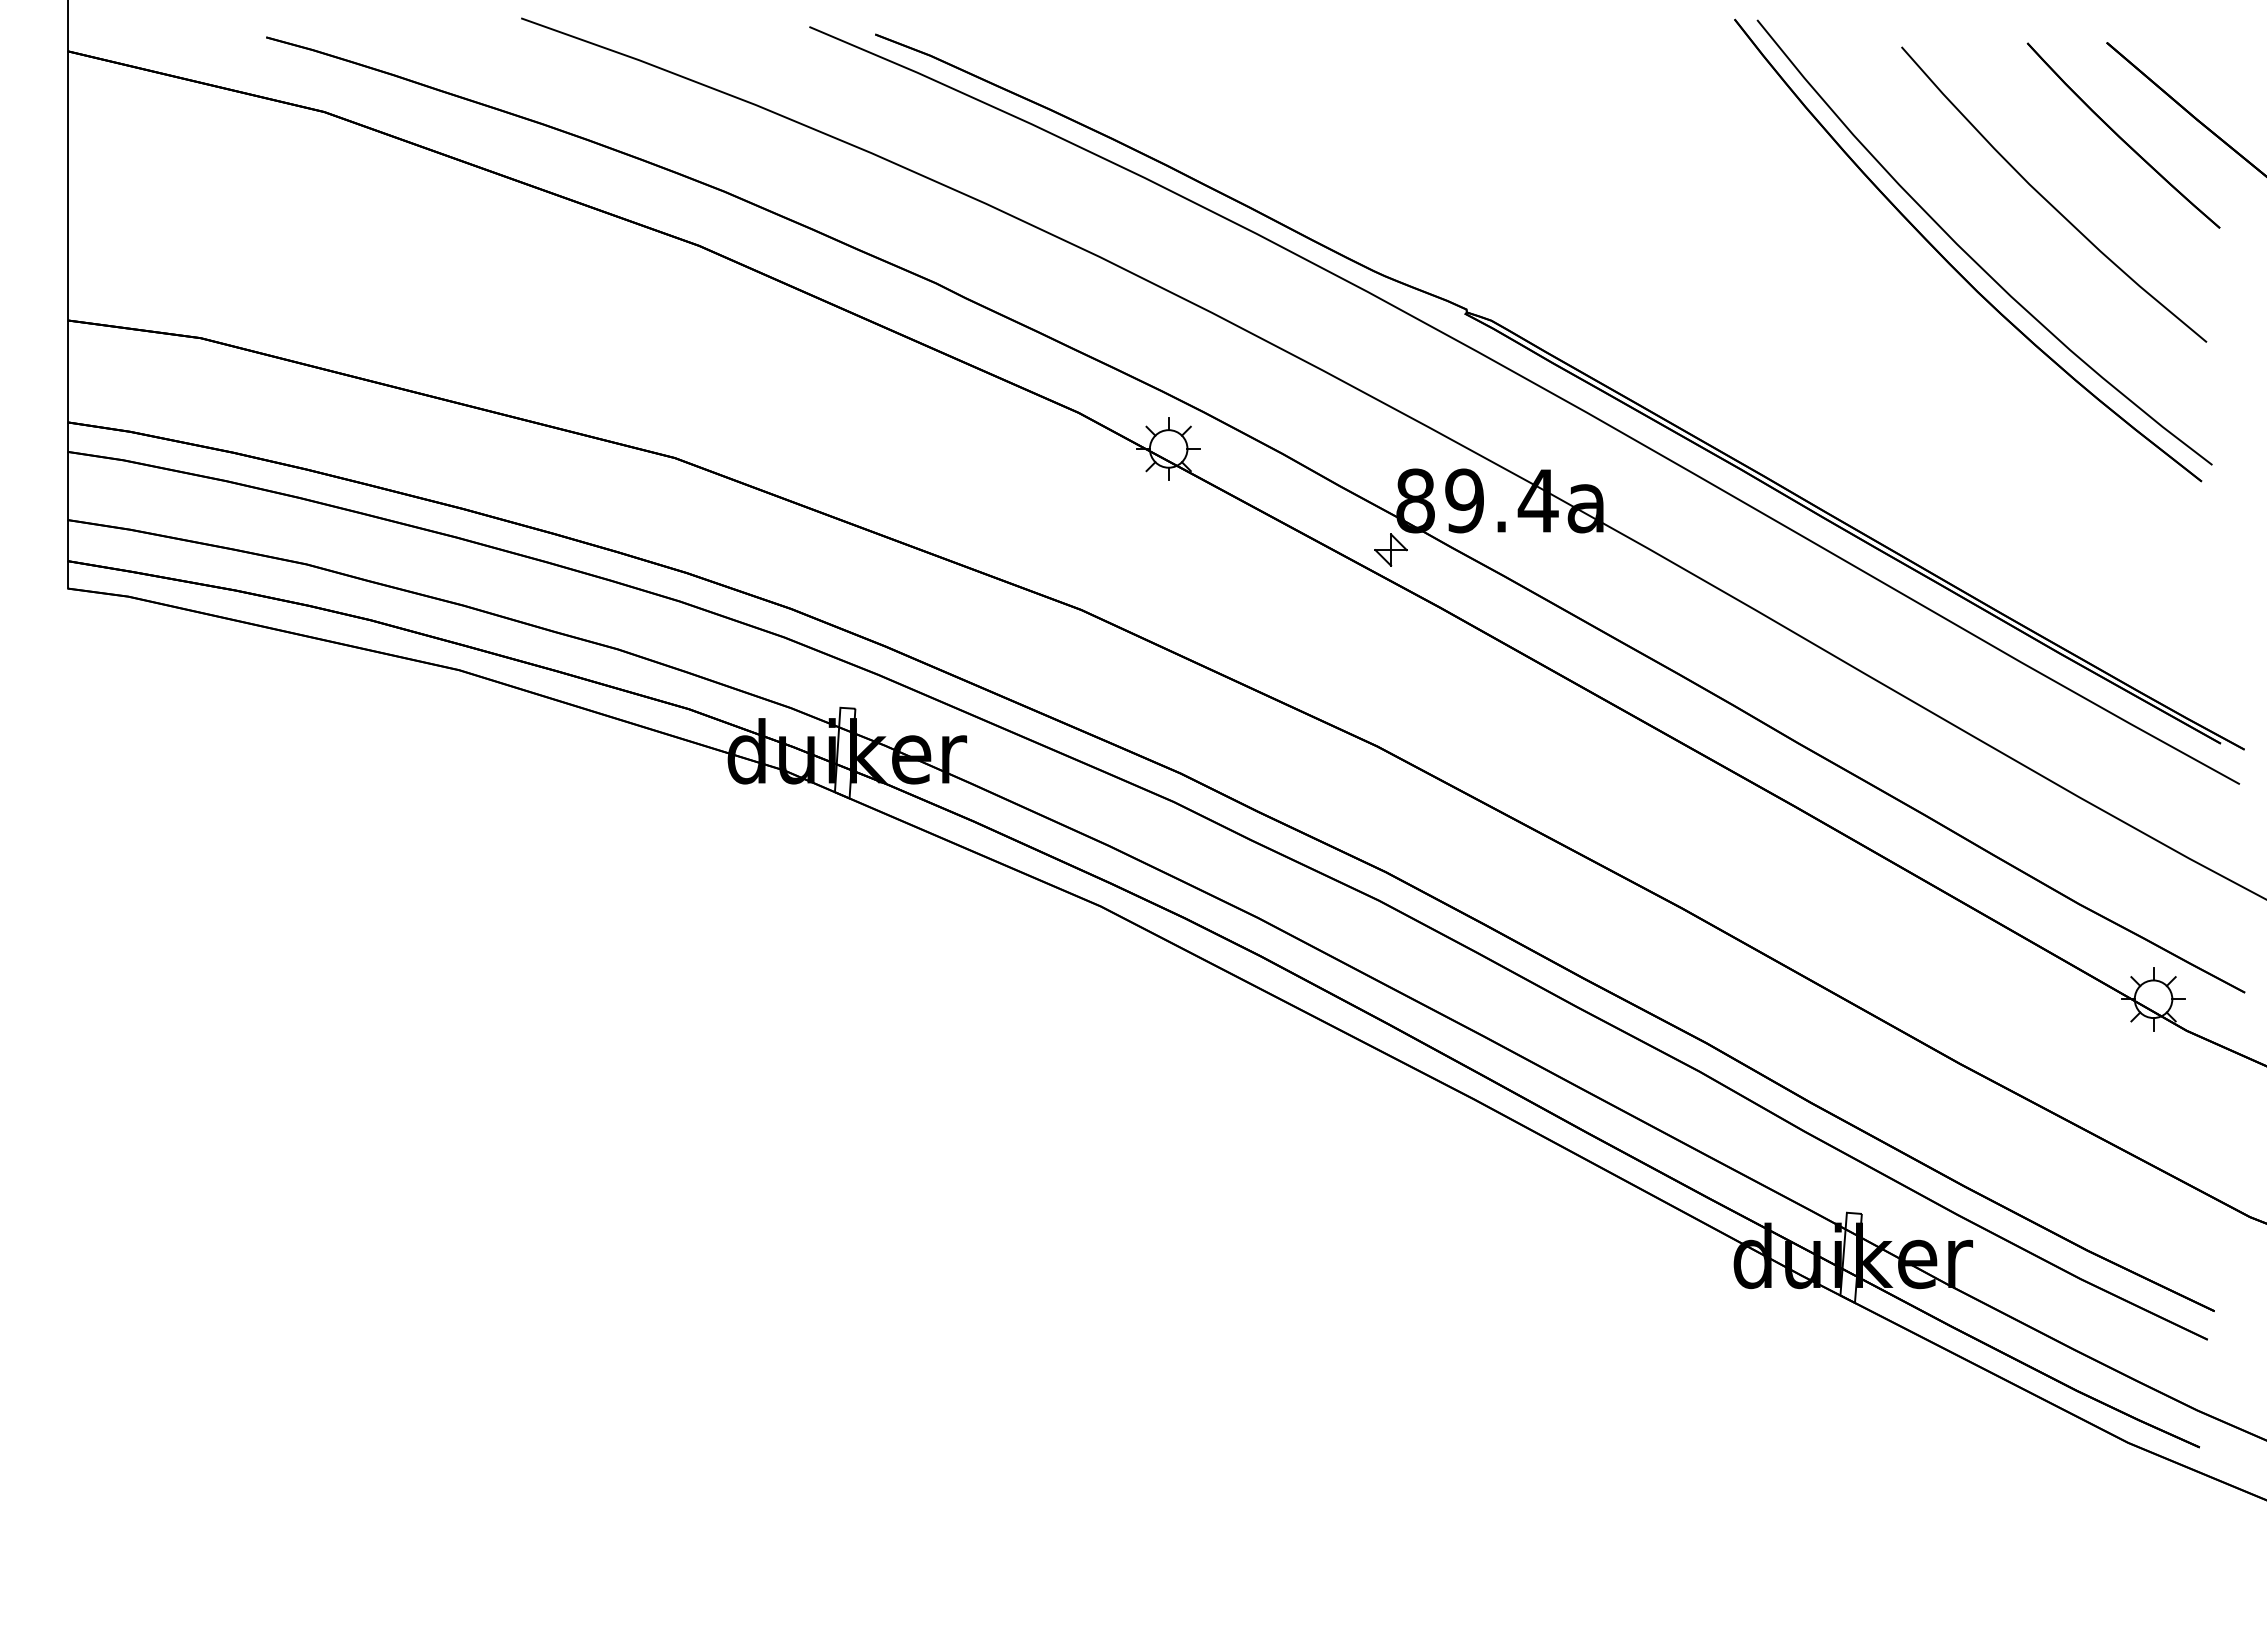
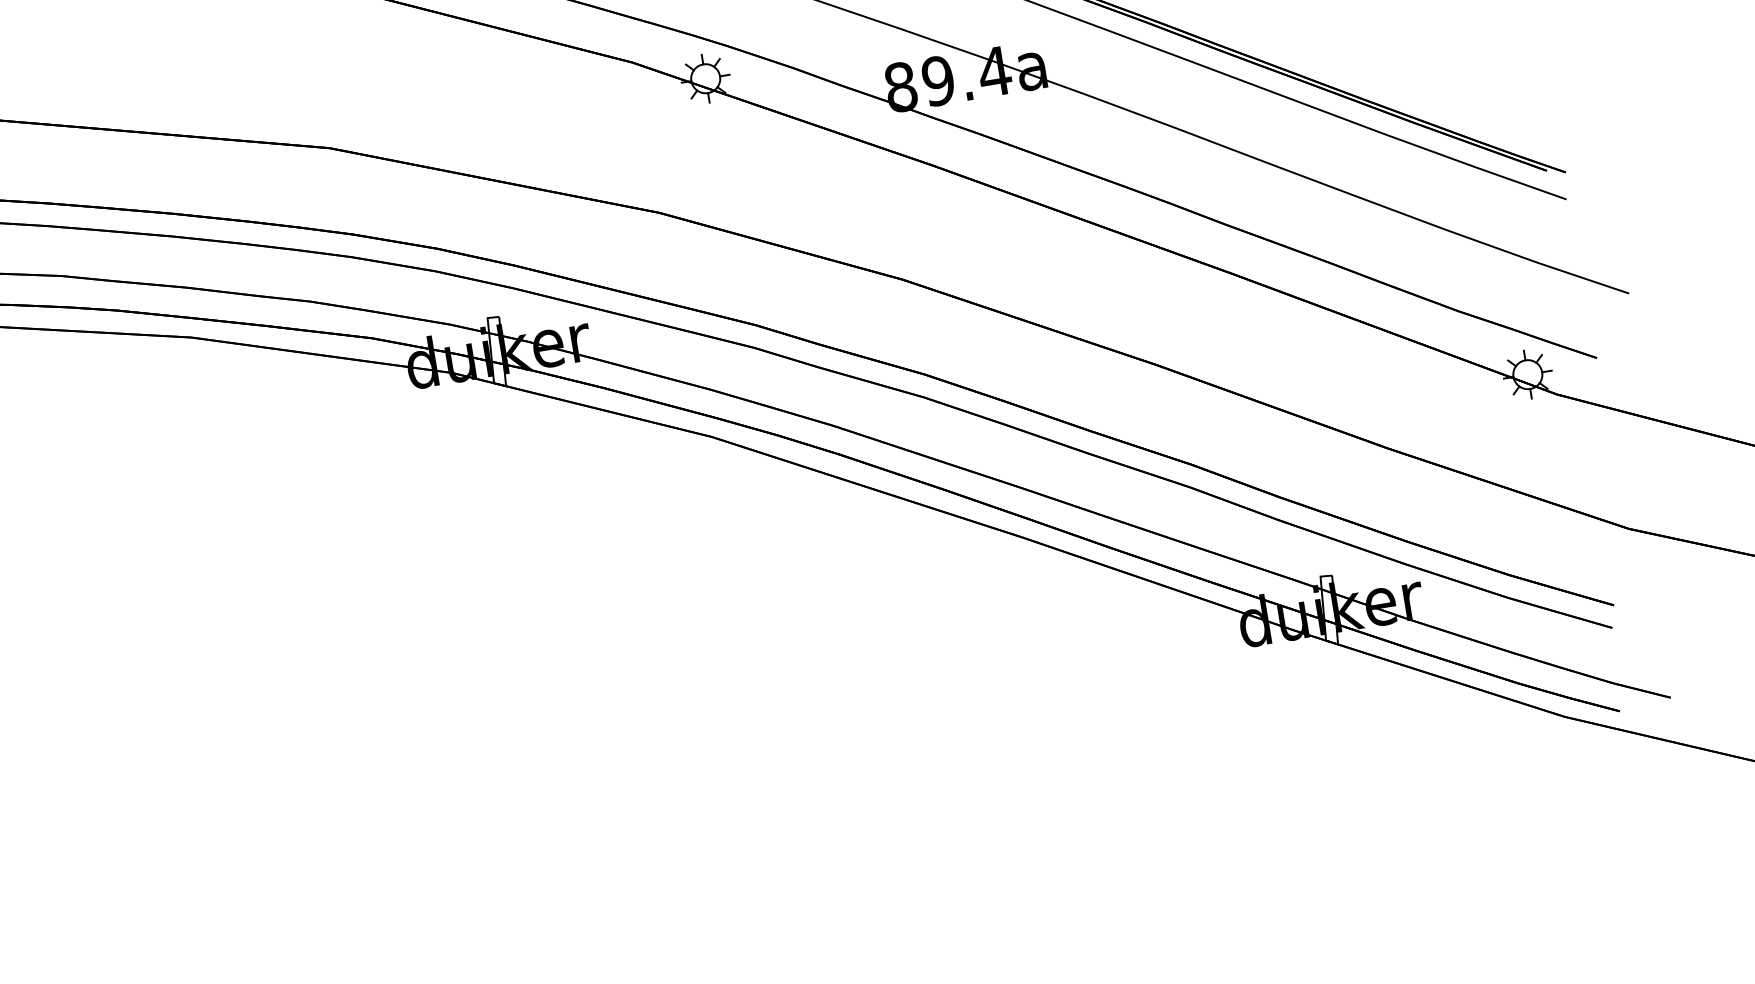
part: (1390, 549) -> (887, 127), removed

